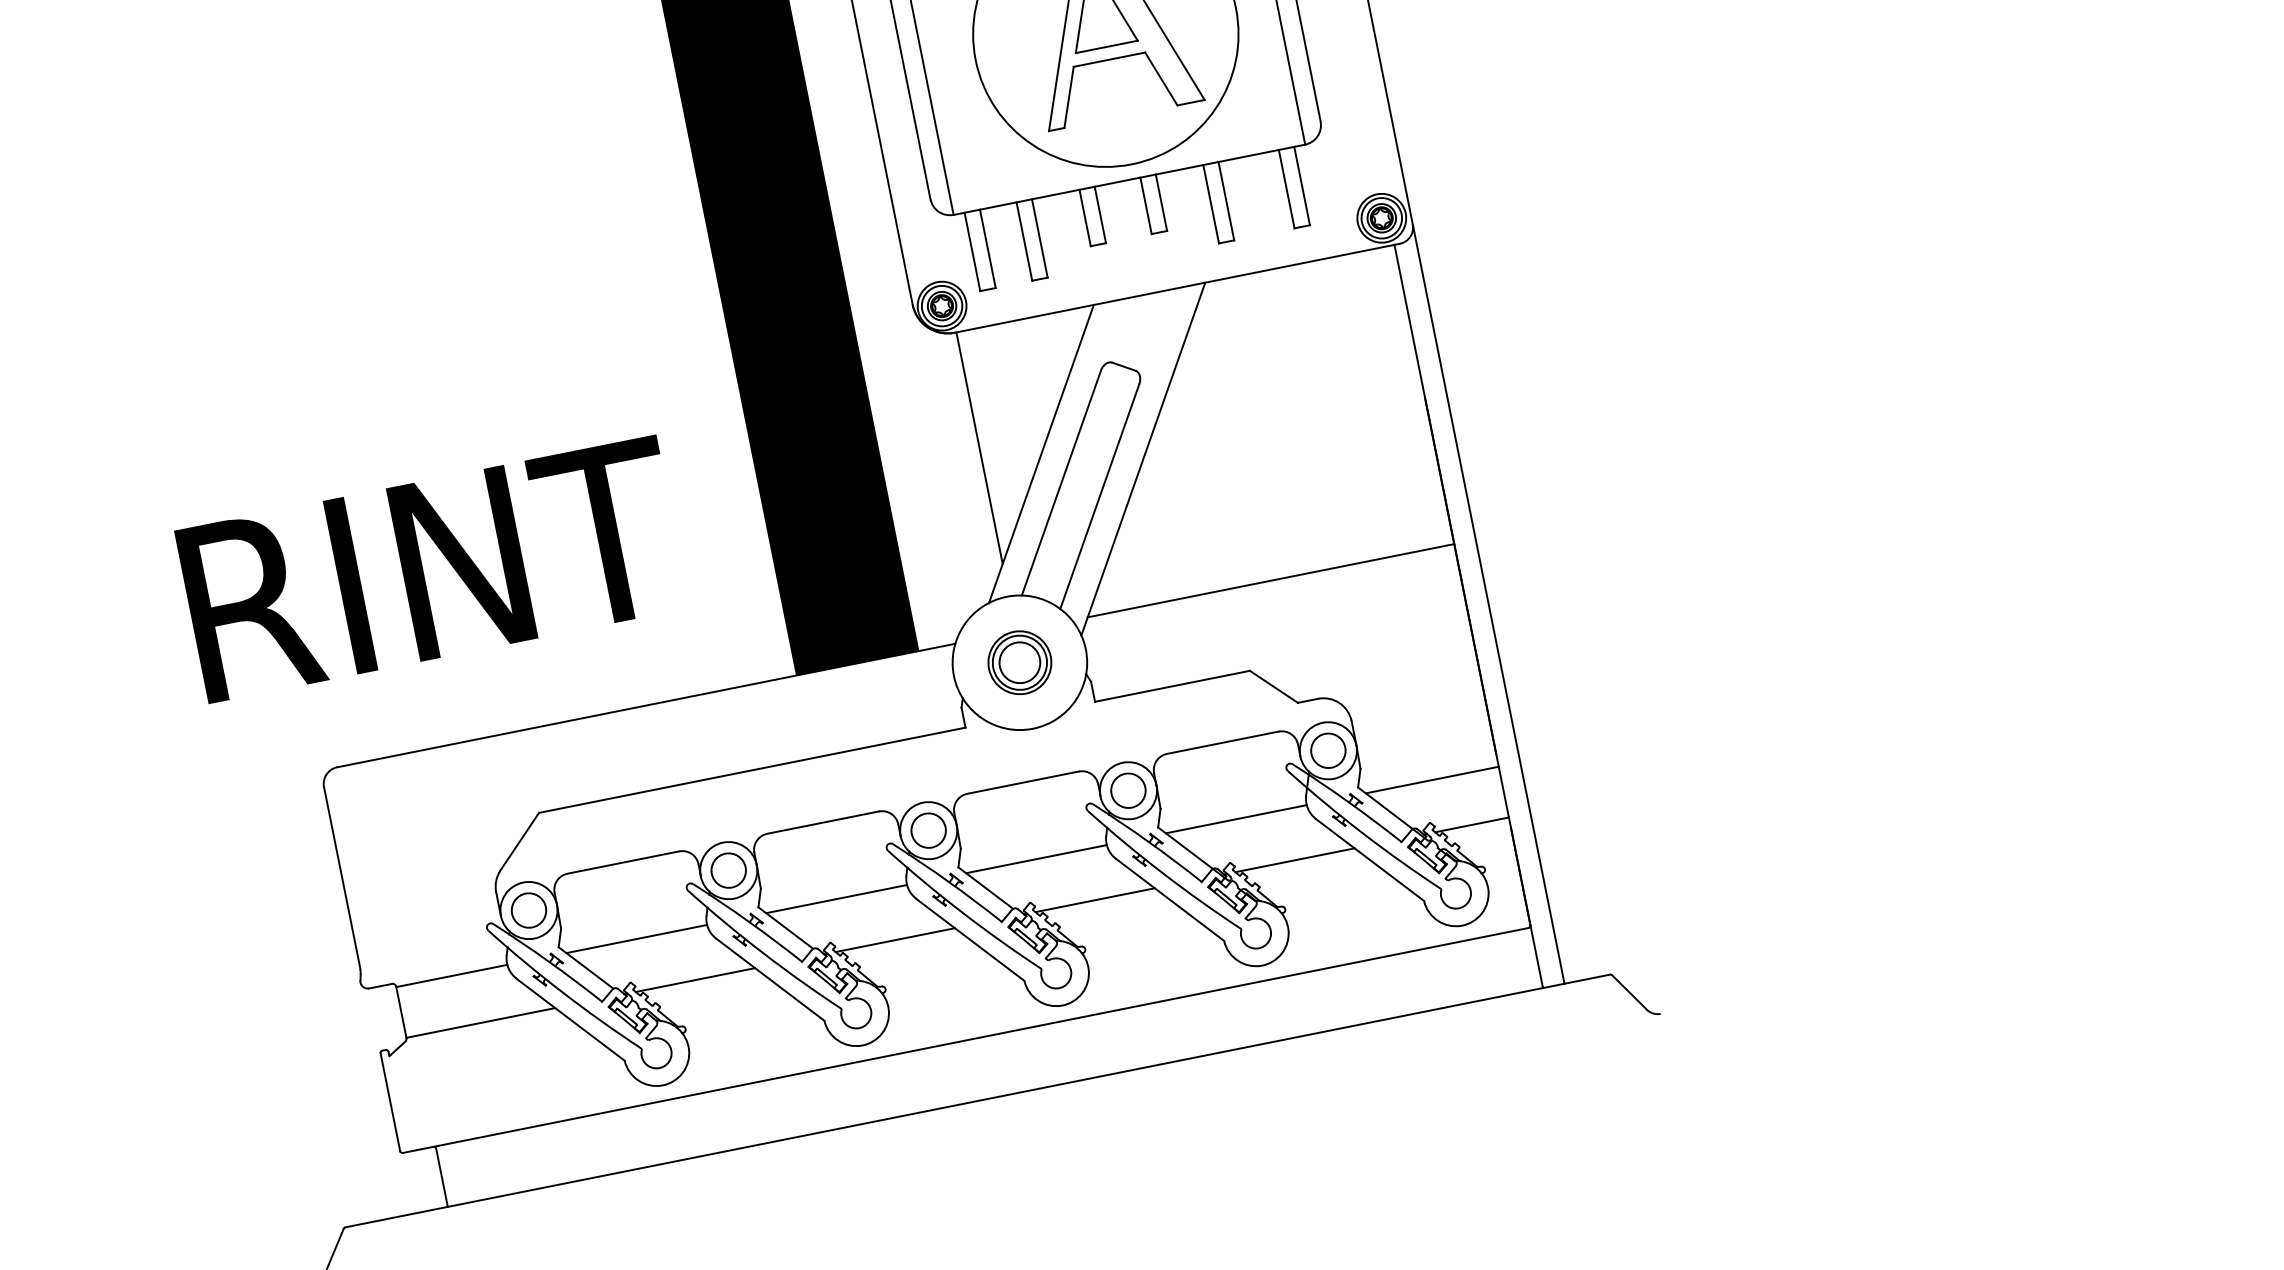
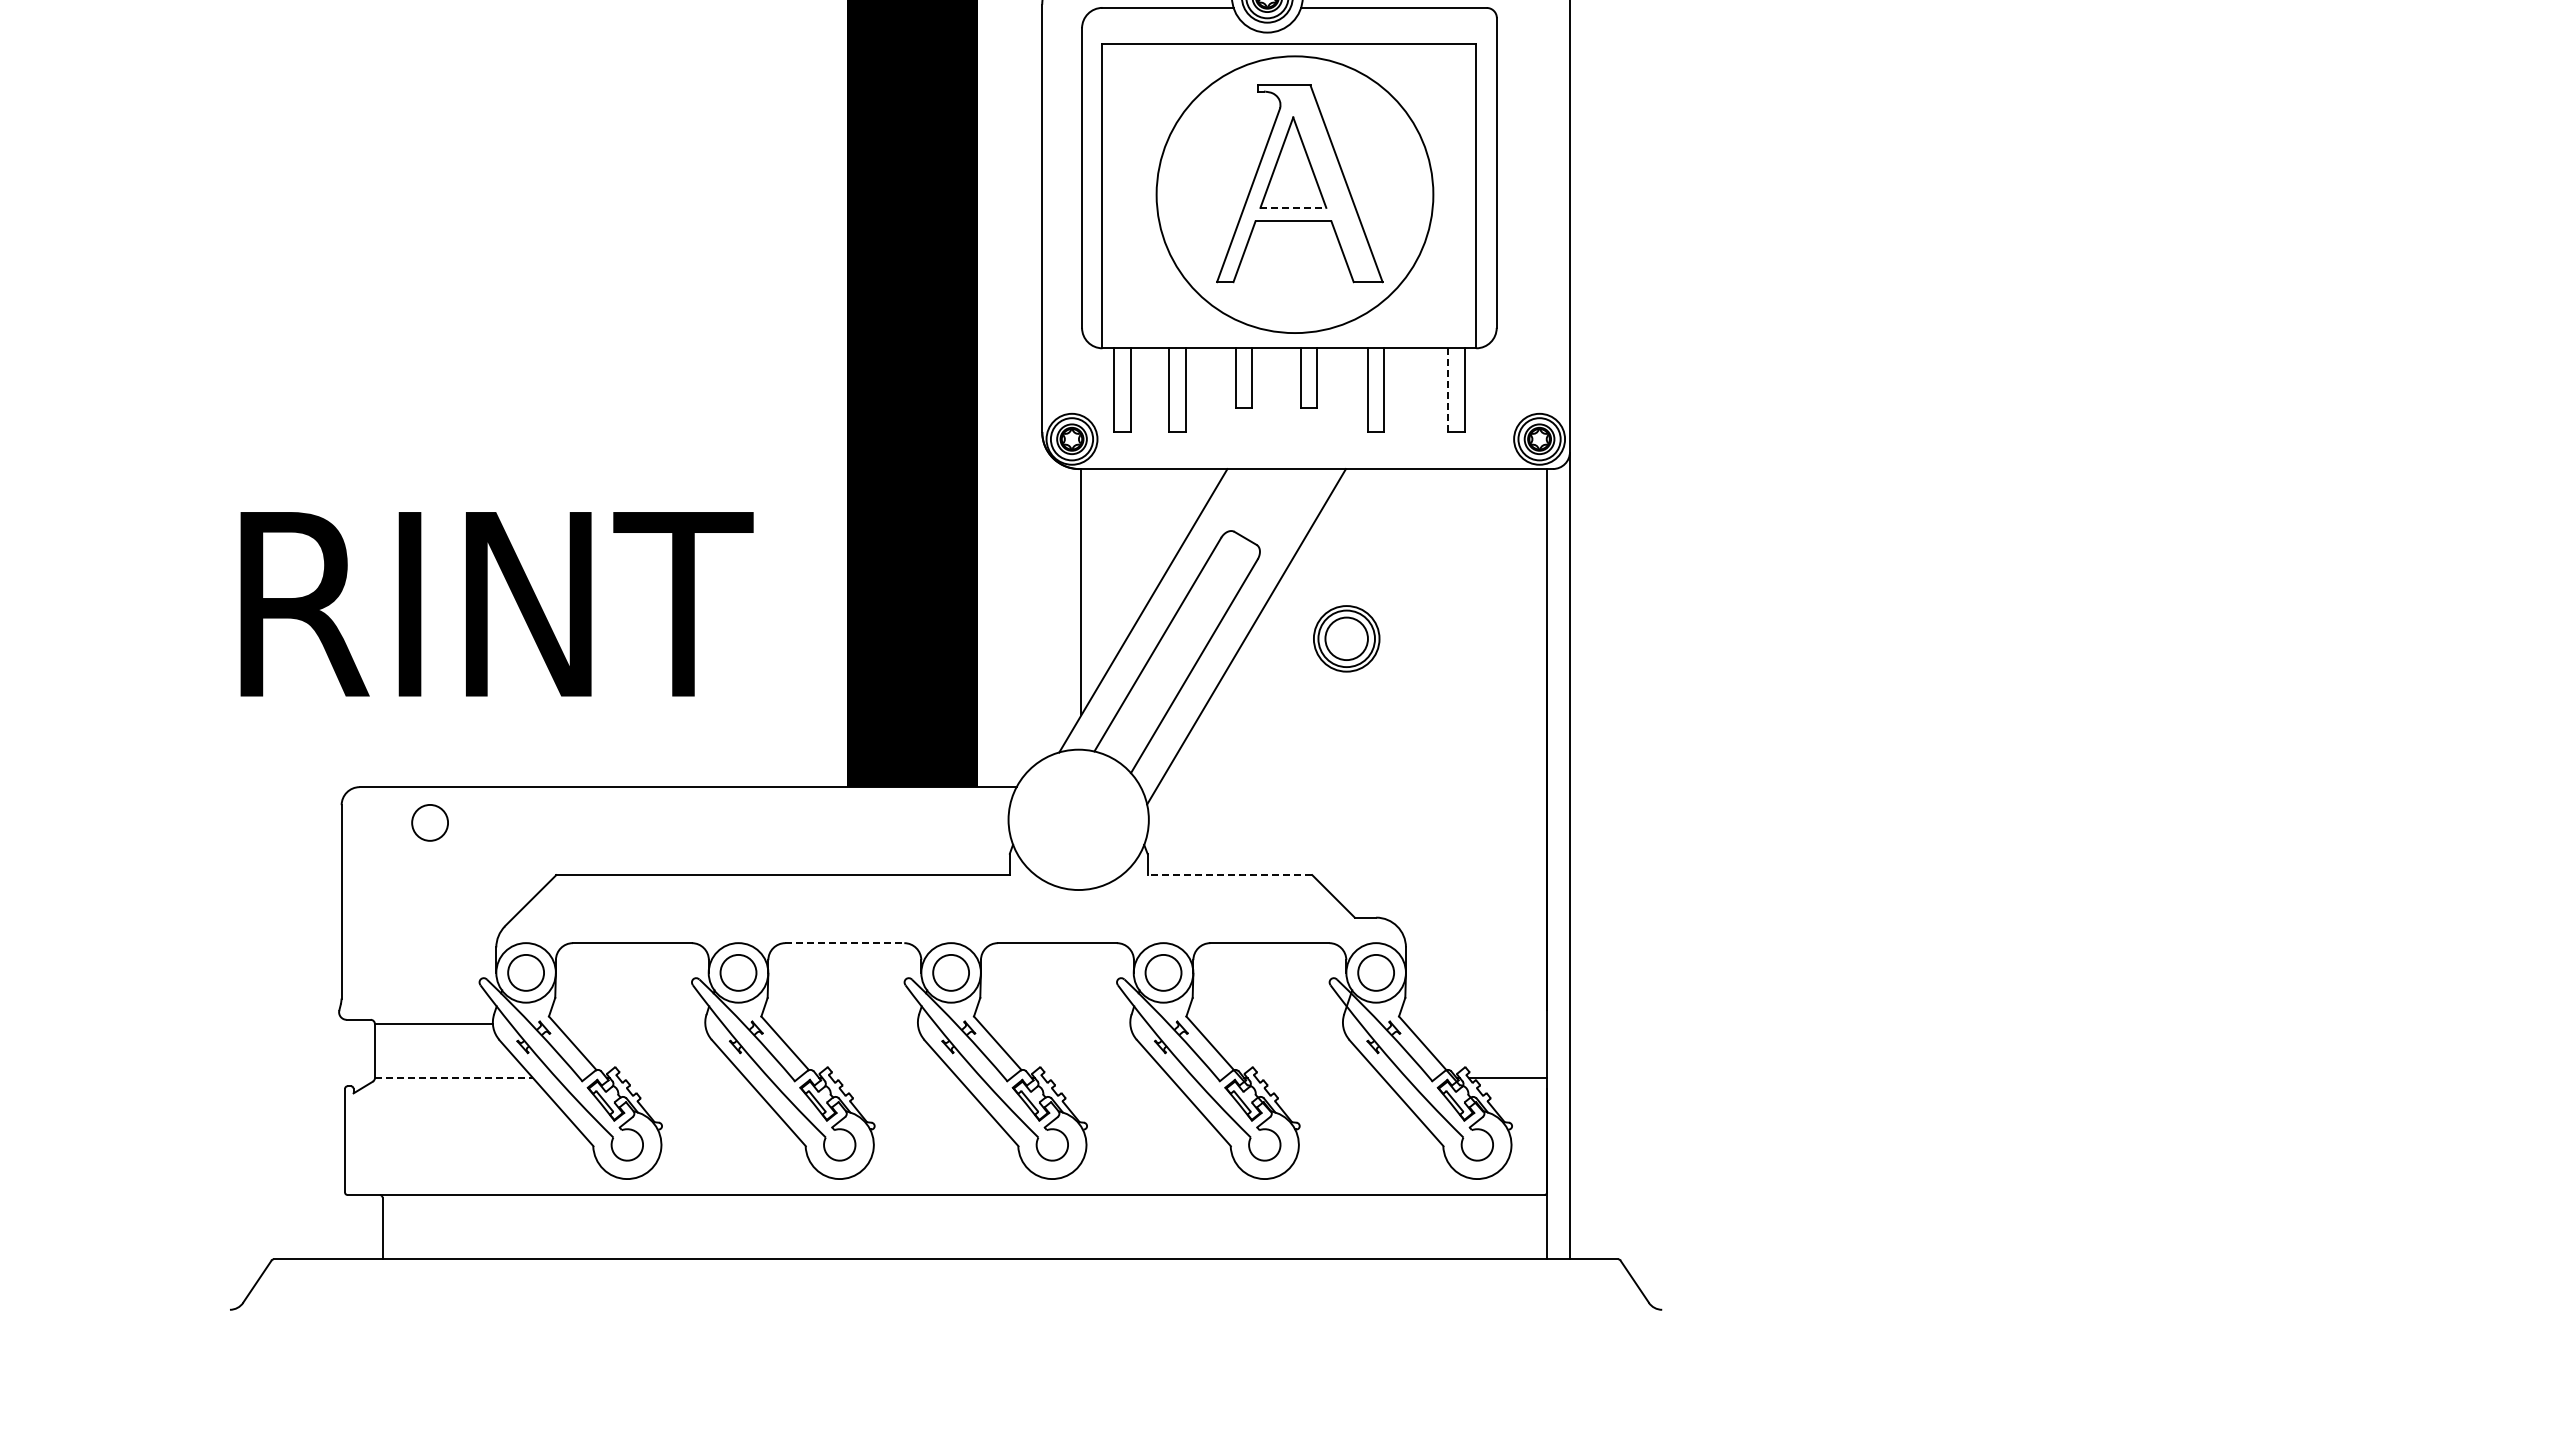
line: (1106, 46) -> (1293, 207), solid -> dashed
line: (1286, 189) -> (1448, 390), solid -> dashed
line: (1271, 580) -> (1352, 787), removed
part: (1019, 662) -> (1346, 638), moved
line: (1172, 686) -> (1229, 875), solid -> dashed
line: (1432, 780) -> (1476, 1024), removed
circle: (409, 787) -> (429, 822), added
line: (1235, 819) -> (1267, 1024), removed
line: (823, 822) -> (845, 943), solid -> dashed
line: (1036, 859) -> (1055, 1024), removed
line: (1294, 860) -> (1319, 1078), removed
line: (836, 899) -> (842, 1024), removed
line: (1094, 900) -> (1106, 1078), removed
line: (636, 939) -> (630, 1024), removed
line: (895, 940) -> (894, 1078), removed
line: (694, 980) -> (681, 1078), removed
line: (481, 1023) -> (454, 1078), solid -> dashed

